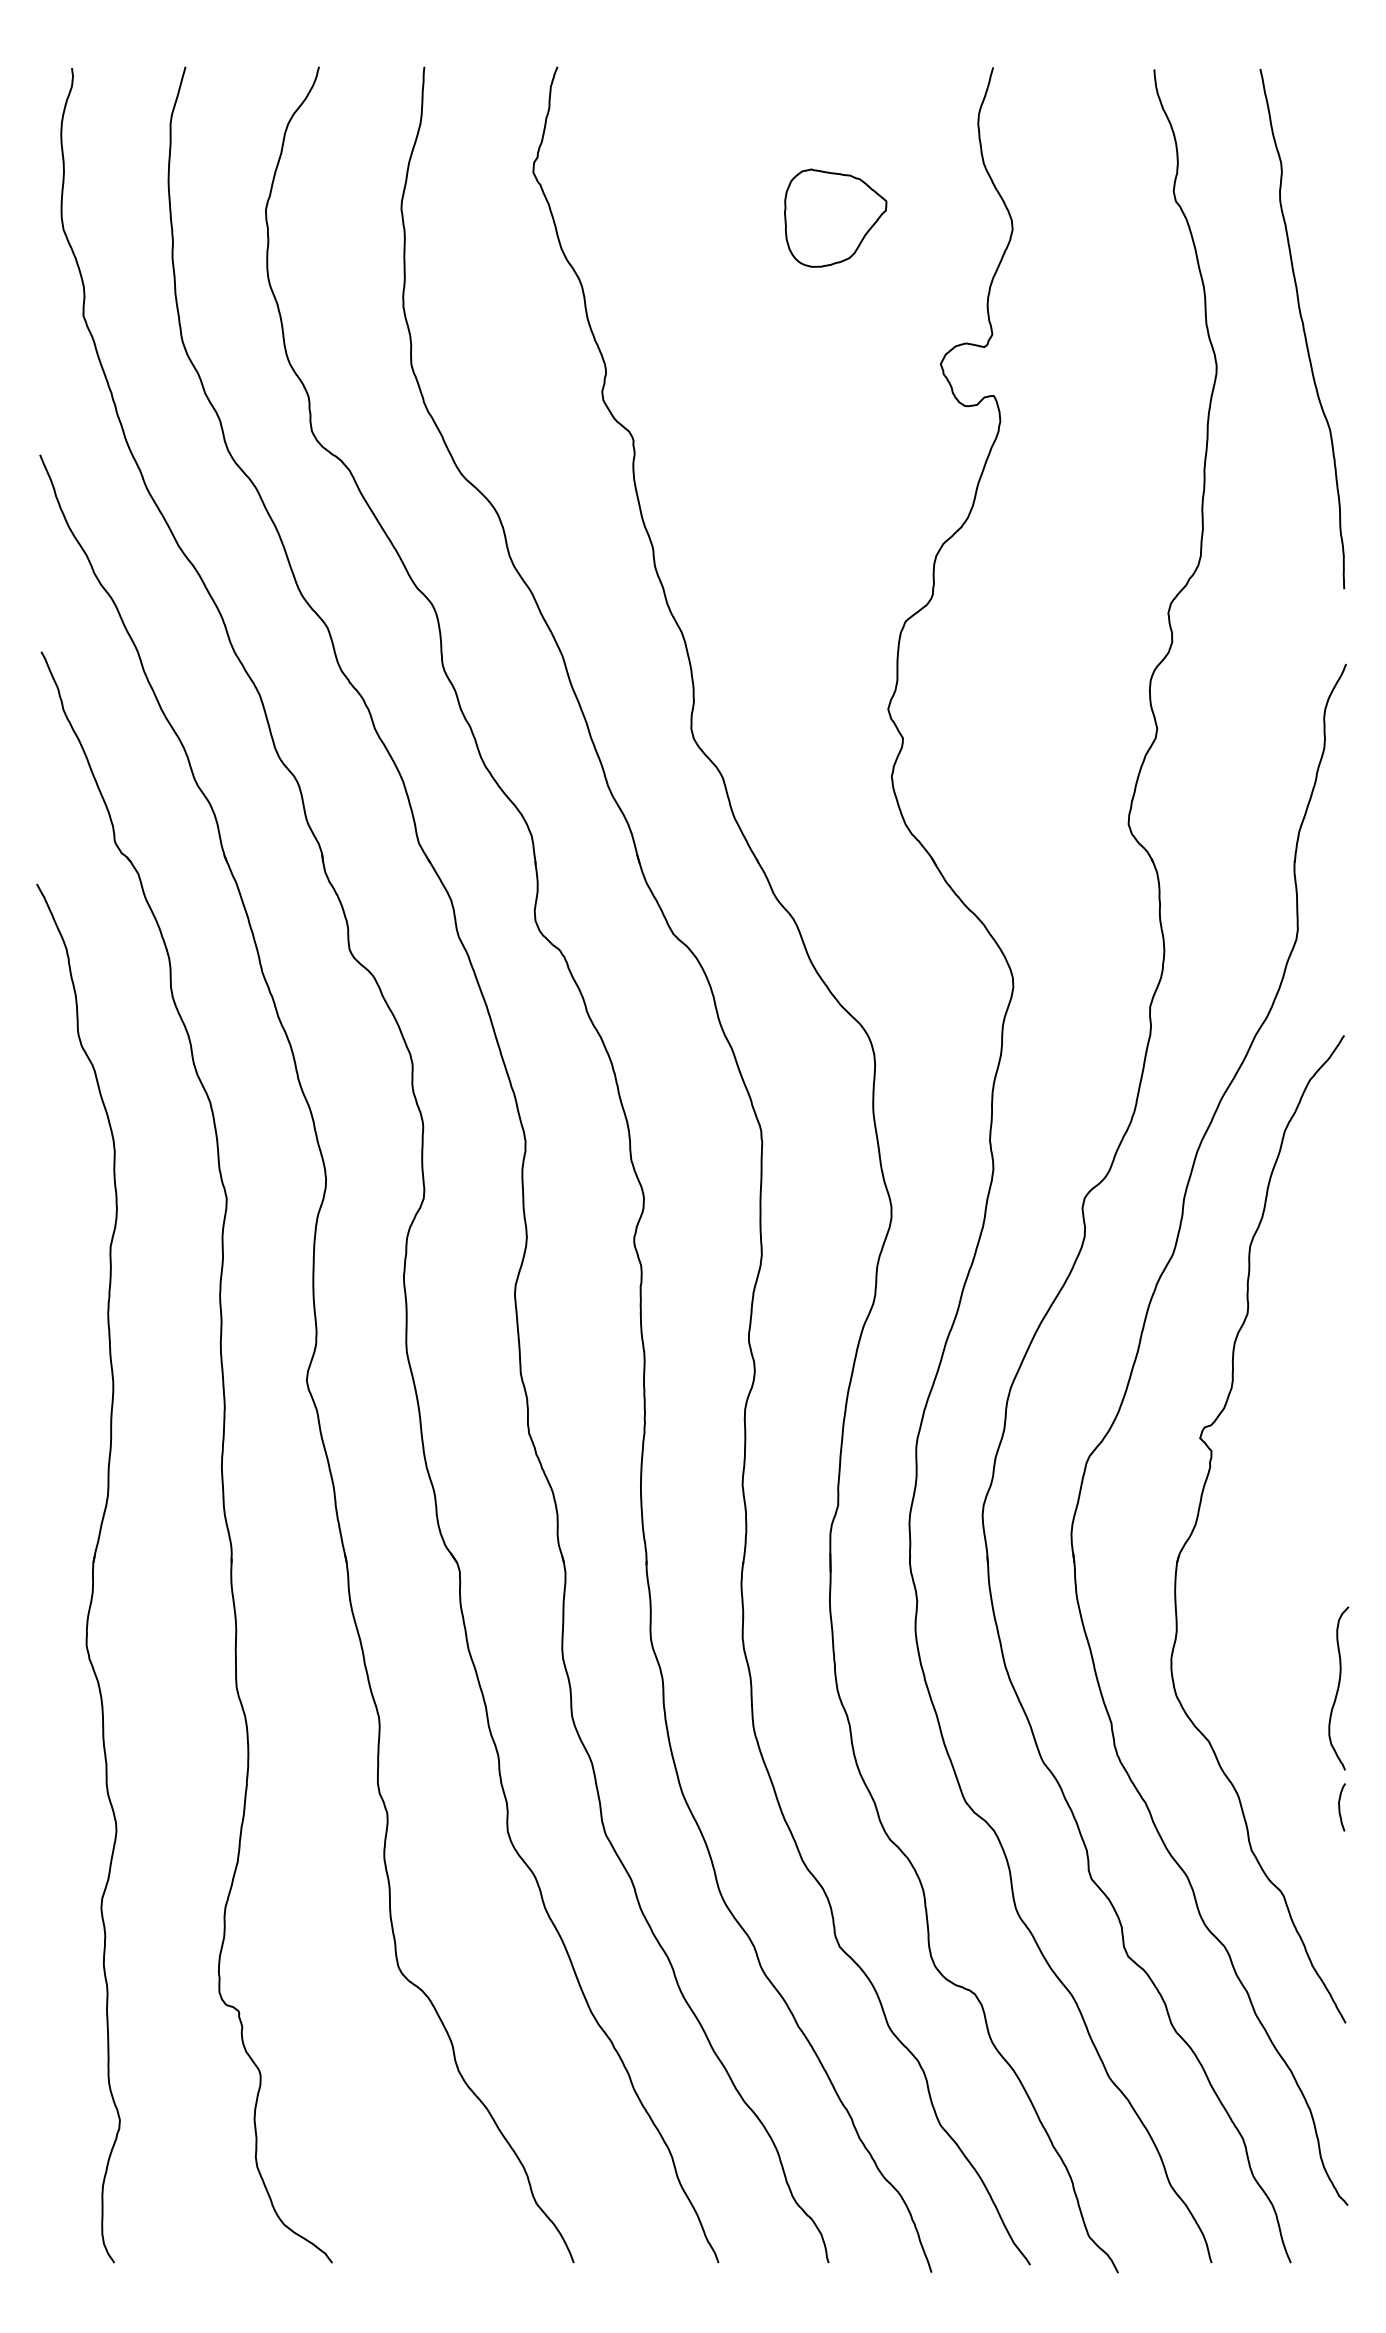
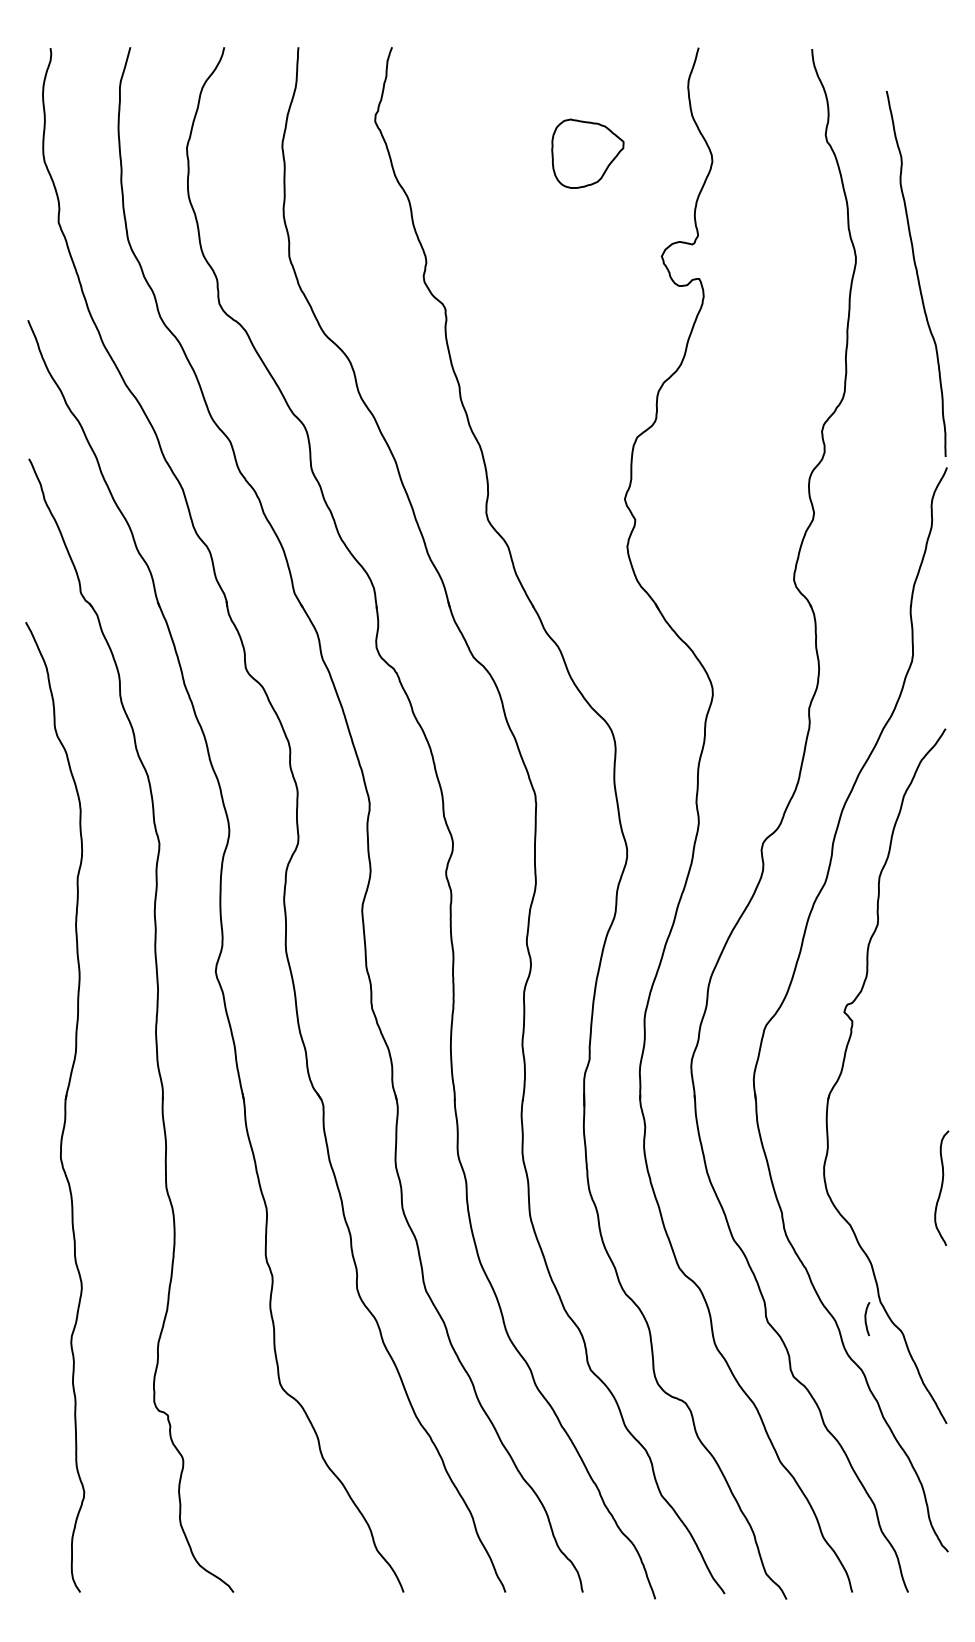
curve: (1302, 328) -> (916, 273), moved
curve: (1340, 1807) -> (866, 1319), moved

